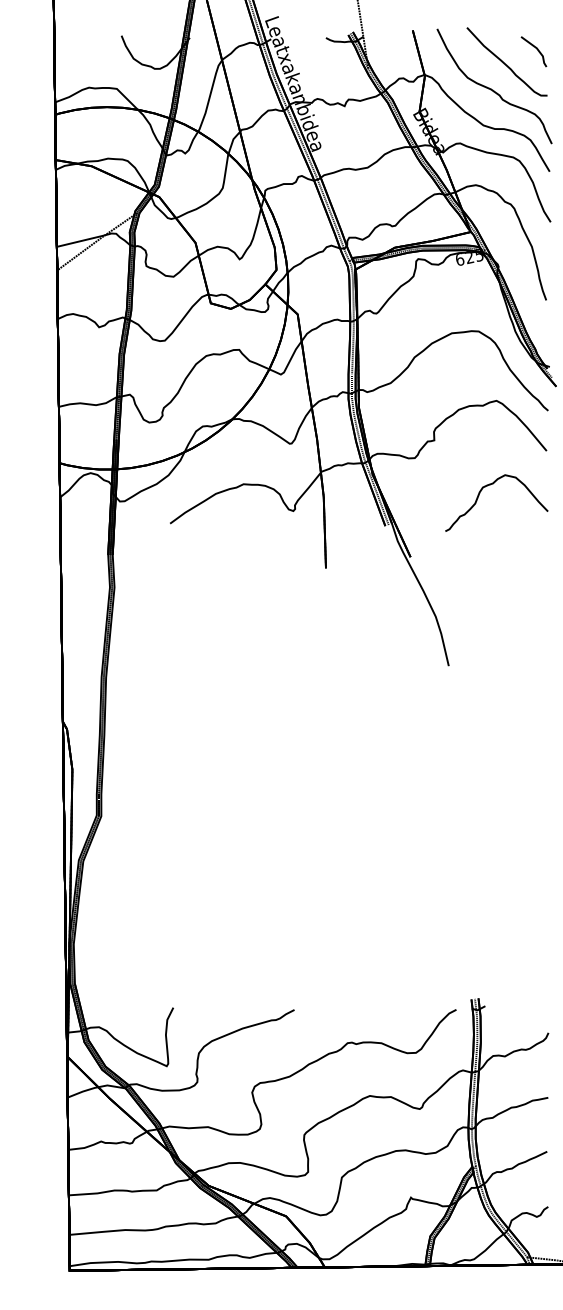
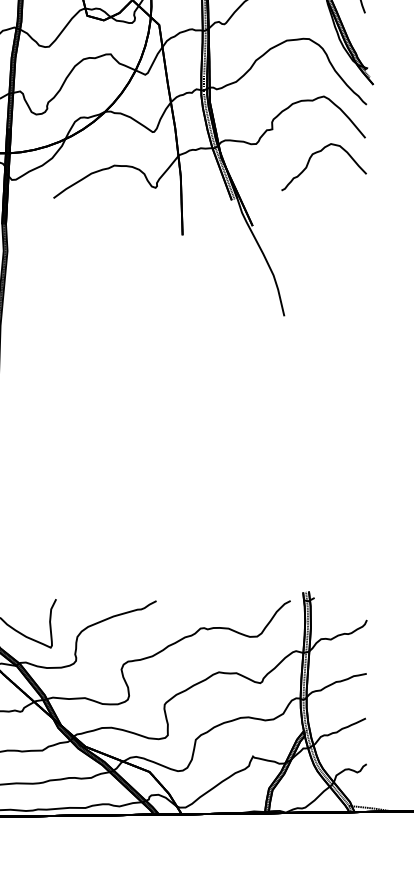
curve: (490, 485) -> (318, 152), moved

